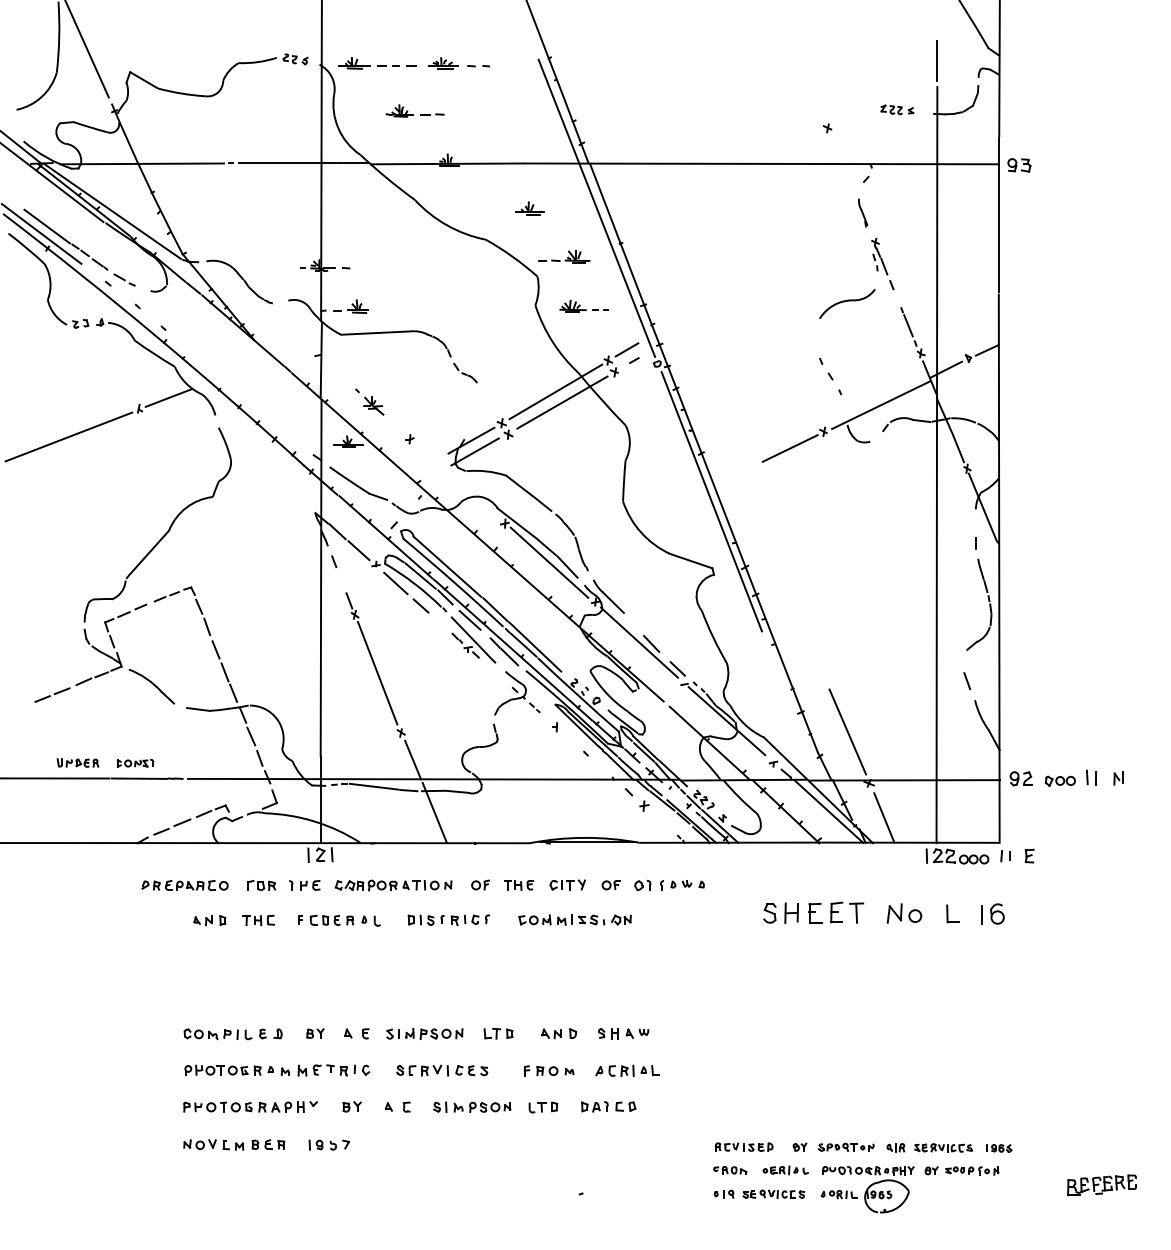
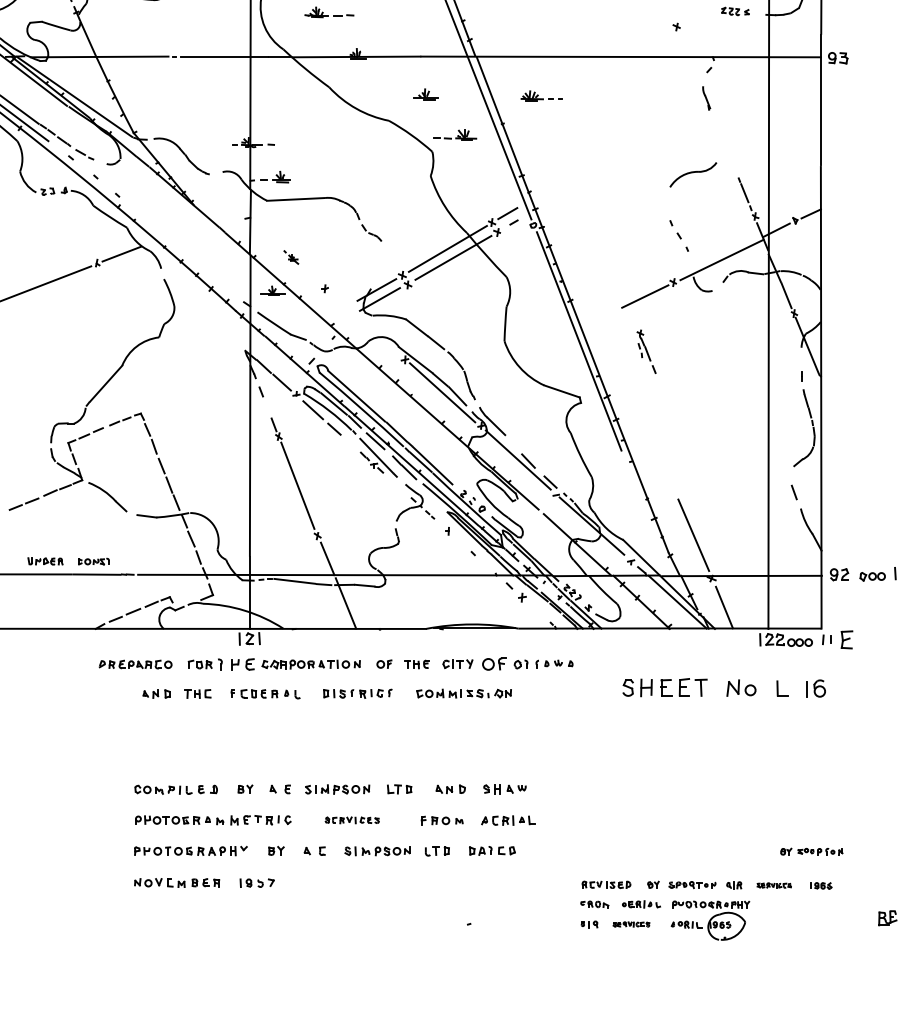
part: (882, 264) -> (646, 352), moved
part: (583, 305) -> (541, 95), moved
part: (369, 401) -> (290, 257), size x0.6
part: (1029, 855) -> (846, 639), size x1.6
part: (304, 885) -> (236, 664), size x1.4
part: (610, 885) -> (493, 664), size x1.6
part: (442, 1070) -> (352, 820), size x0.7
part: (943, 1147) -> (774, 885), size x0.7
part: (961, 1170) -> (811, 851), moved
part: (773, 1193) -> (631, 923), size x0.7

